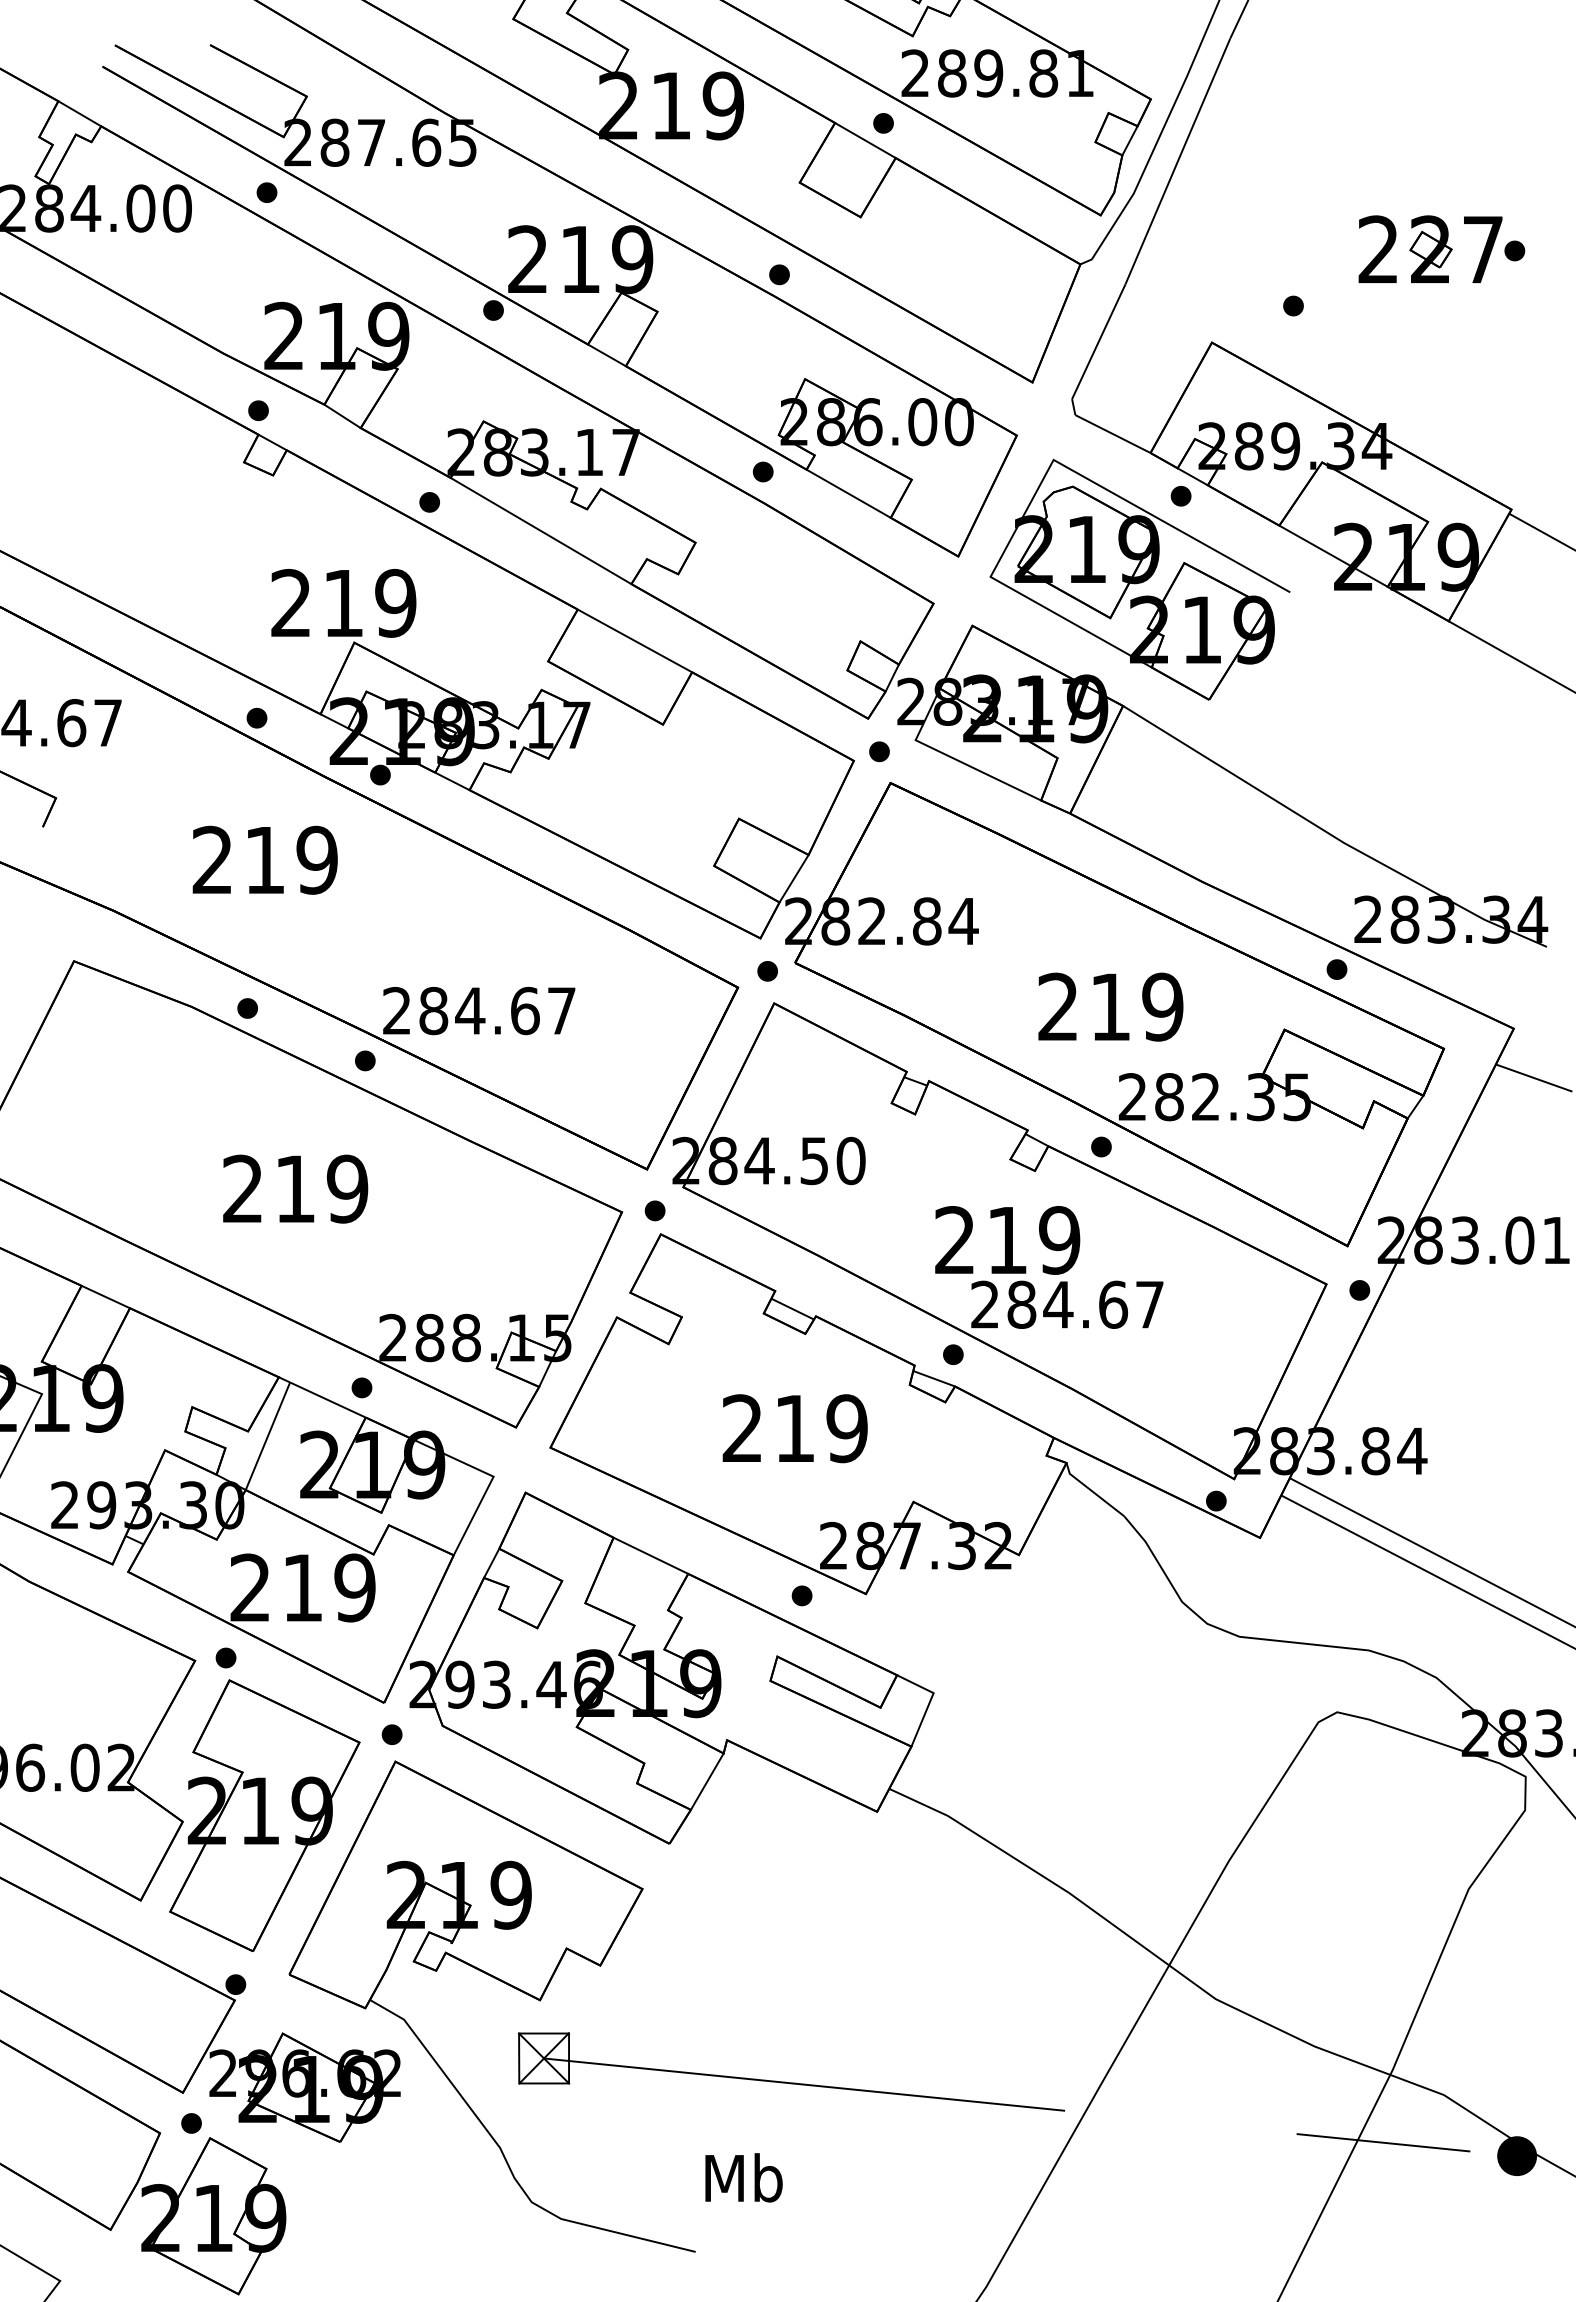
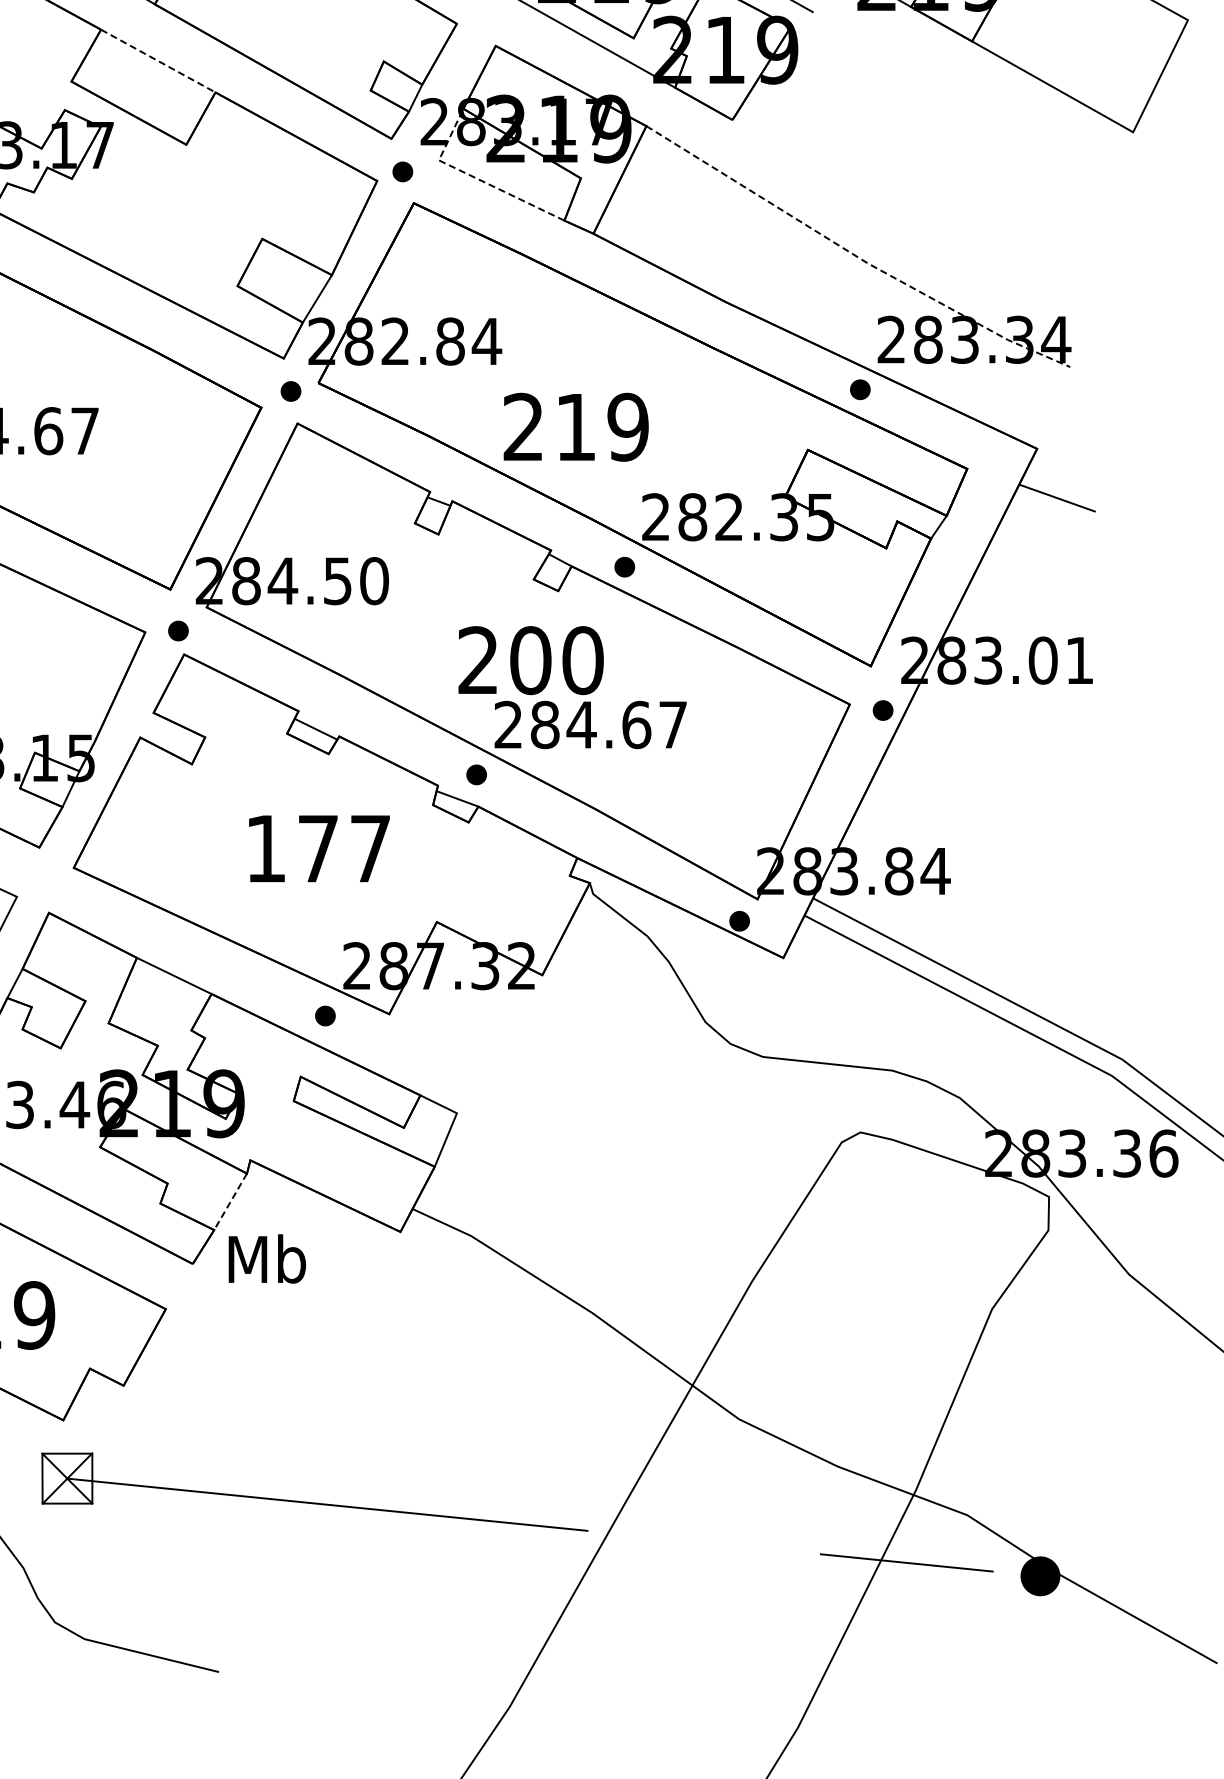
line: (635, 641) -> (158, 61), solid -> dashed
line: (951, 757) -> (474, 177), solid -> dashed
line: (1331, 835) -> (854, 255), solid -> dashed
text: (1110, 1006) -> (575, 426), moved
text: (1033, 1240) -> (556, 660), 219 -> 200
text: (794, 1428) -> (317, 848), 219 -> 177
line: (707, 1781) -> (230, 1201), solid -> dashed
text: (743, 2177) -> (266, 1258), moved

